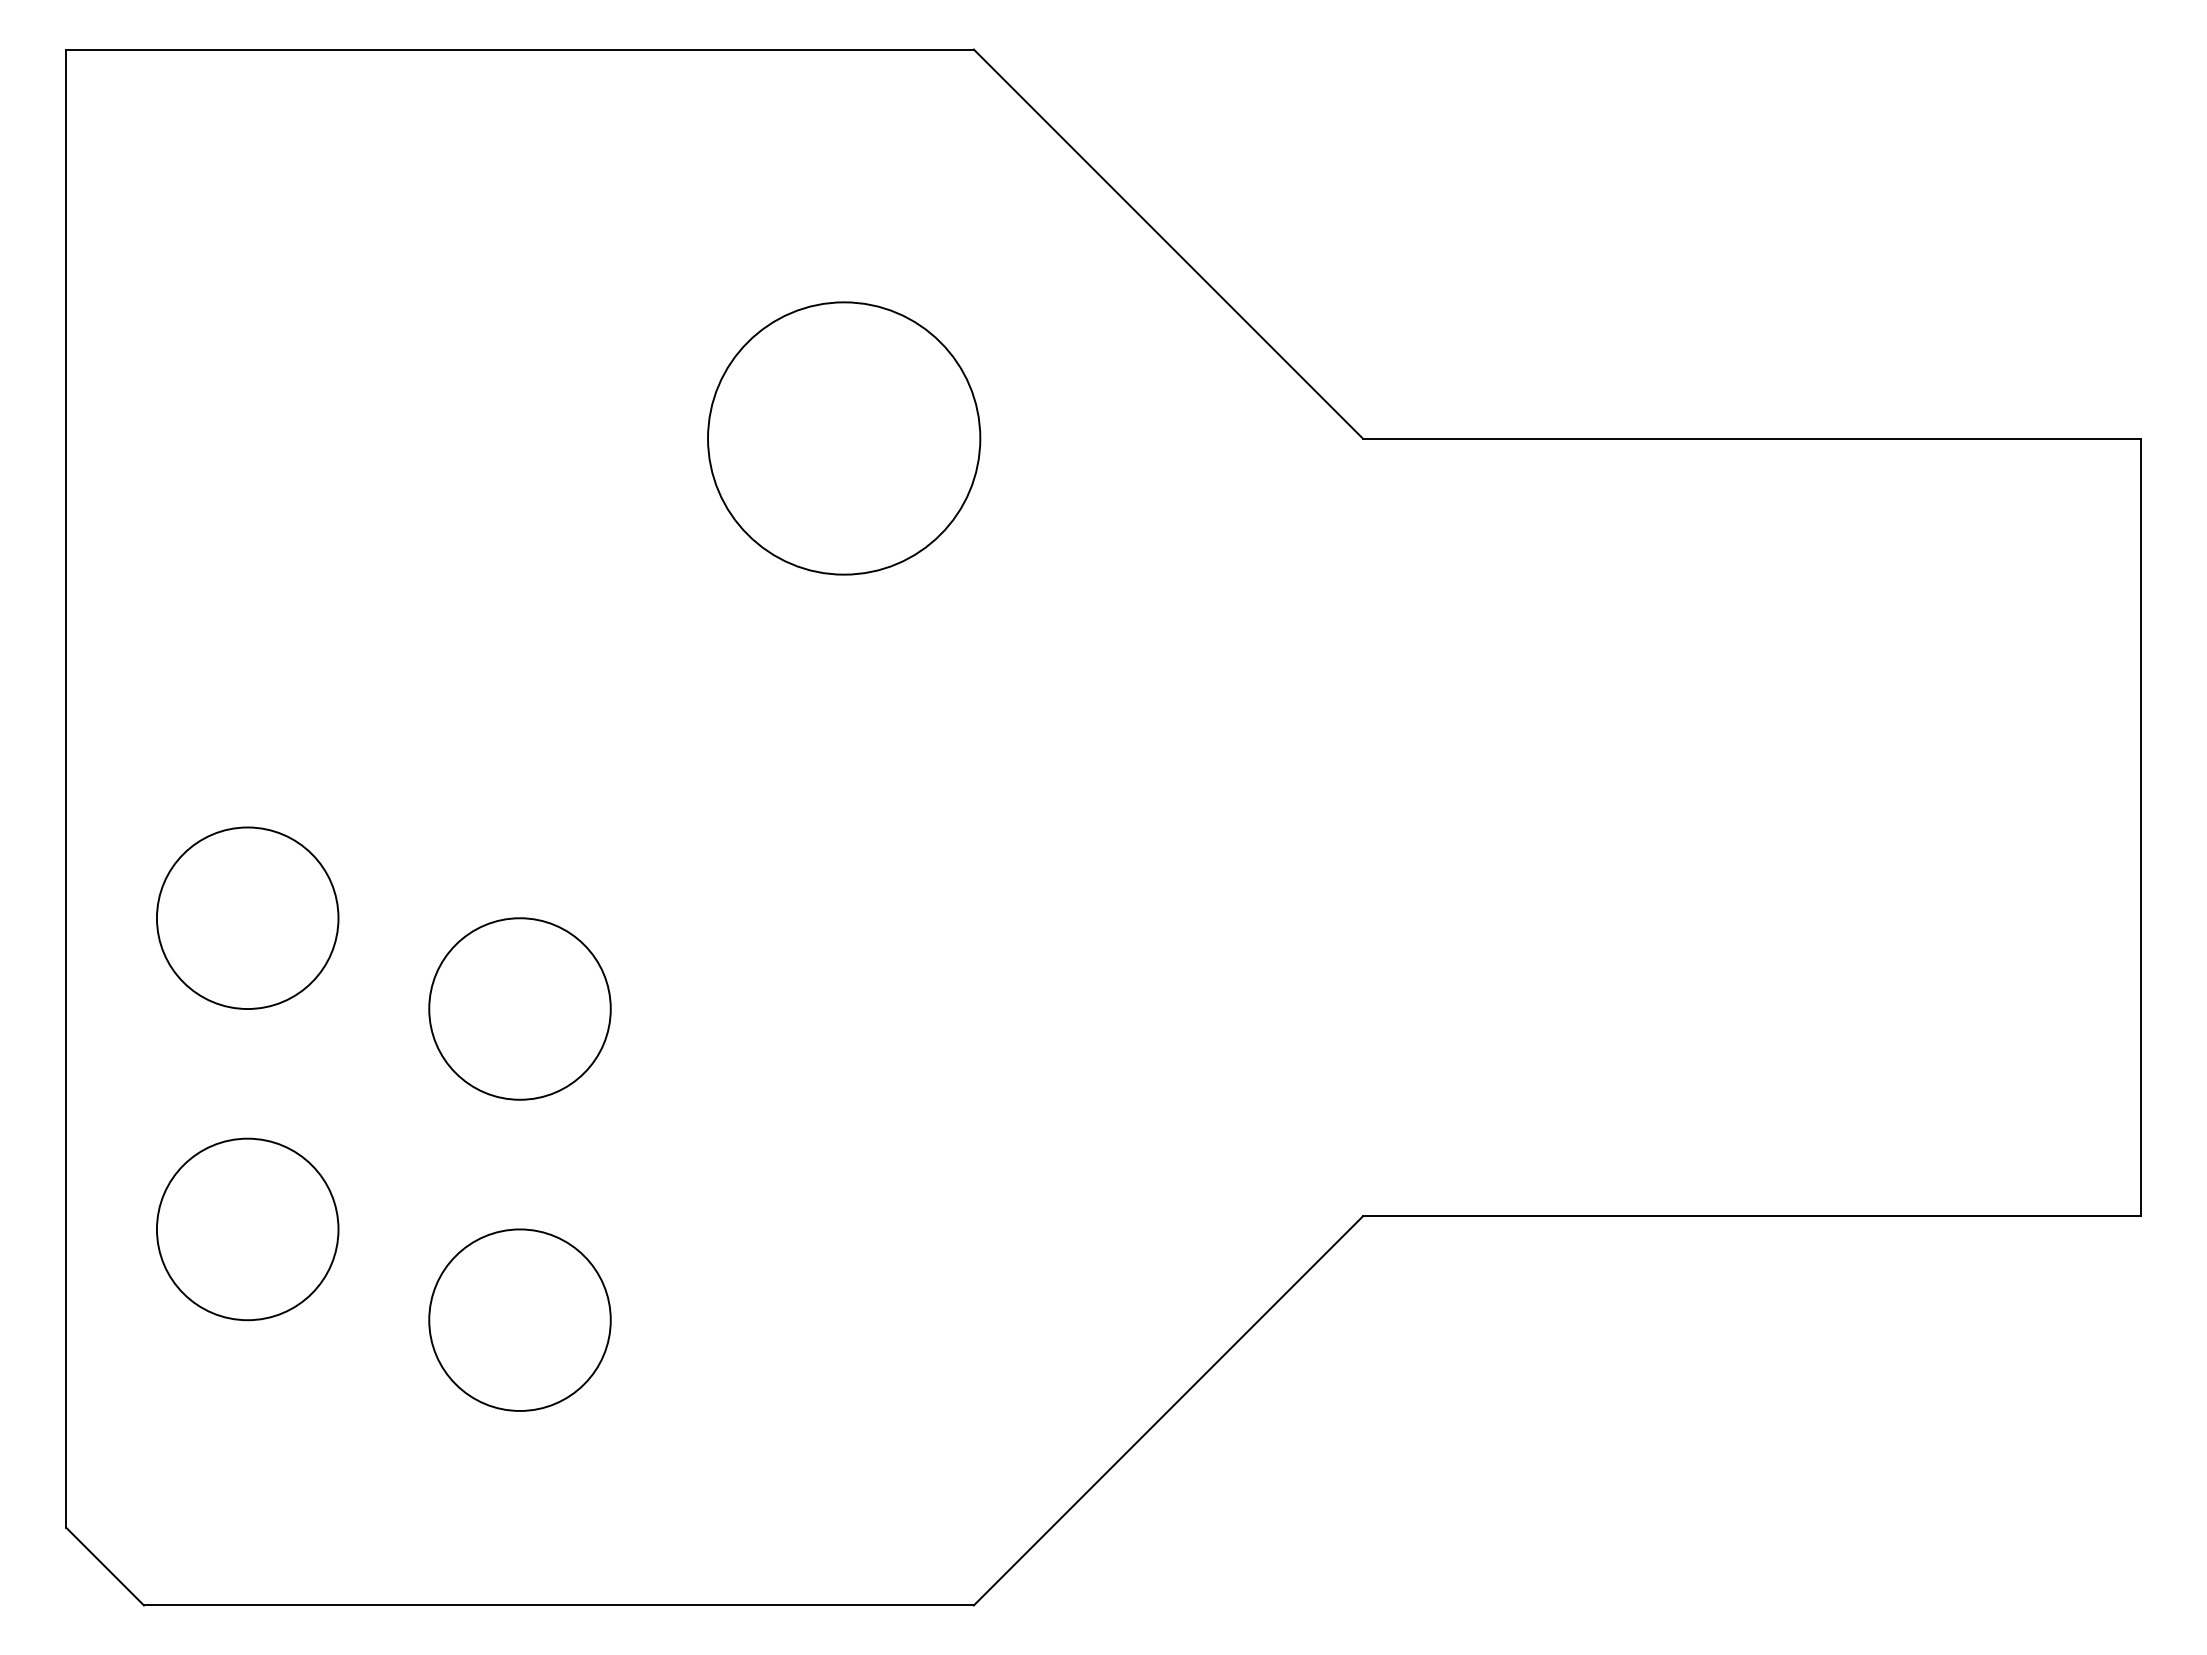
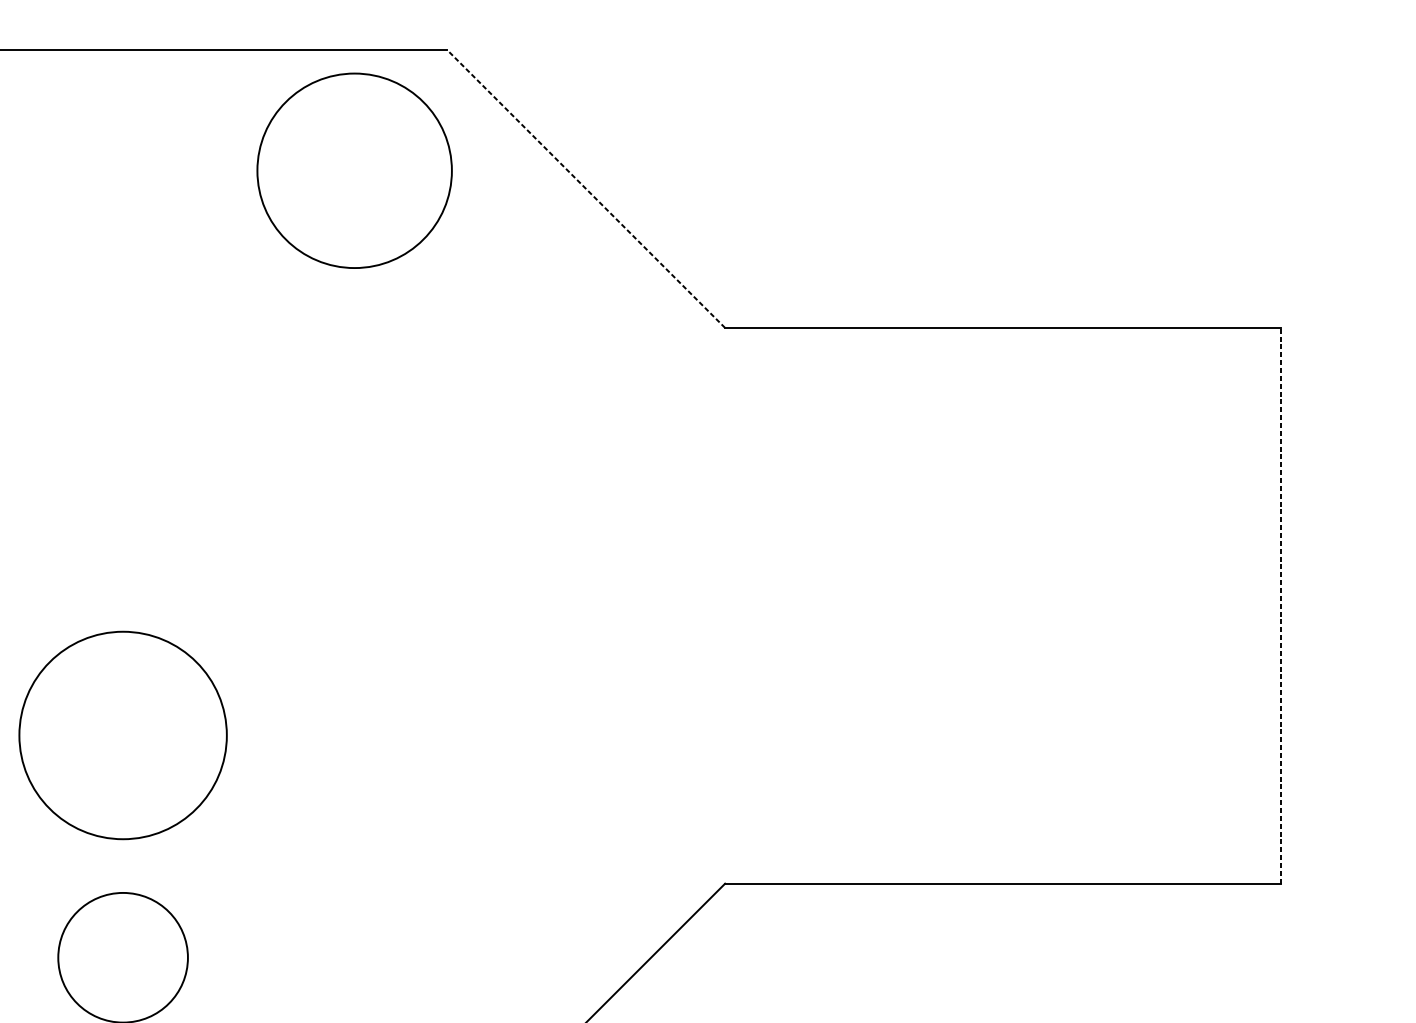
line: (1167, 243) -> (585, 188), solid -> dashed
circle: (844, 438) -> (354, 170), moved
line: (2140, 827) -> (1280, 605), solid -> dashed
circle: (519, 1008) -> (122, 735), size x1.6

